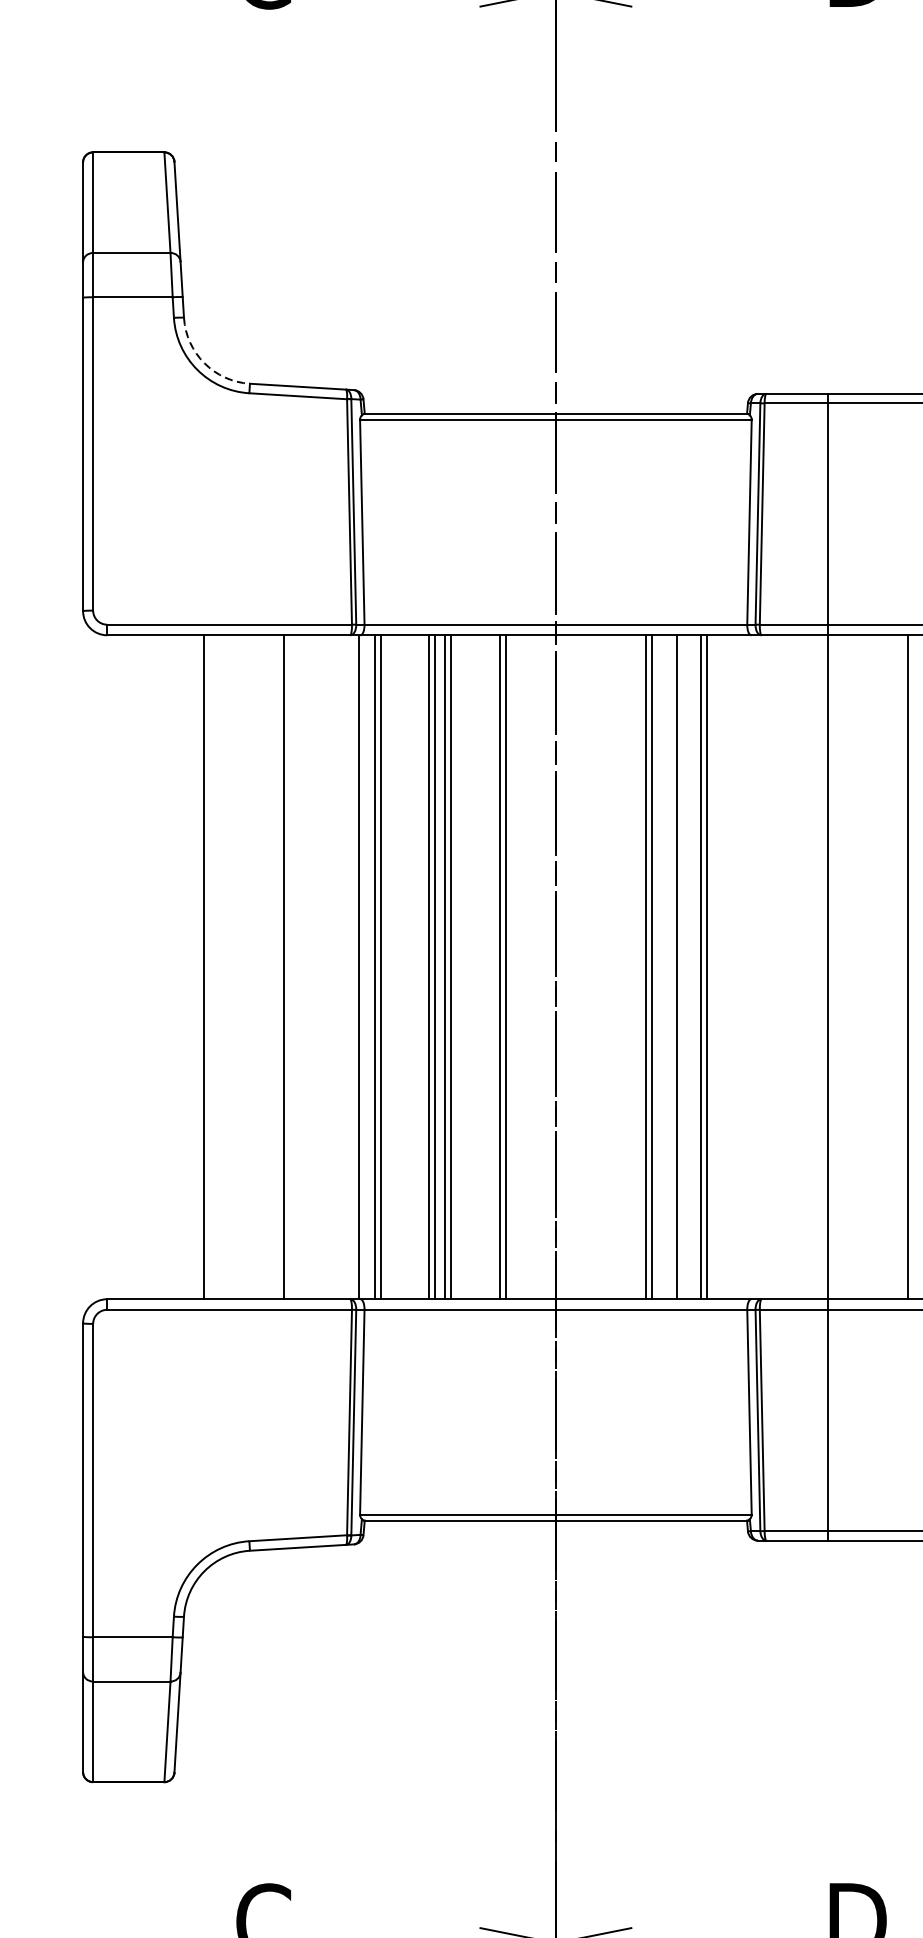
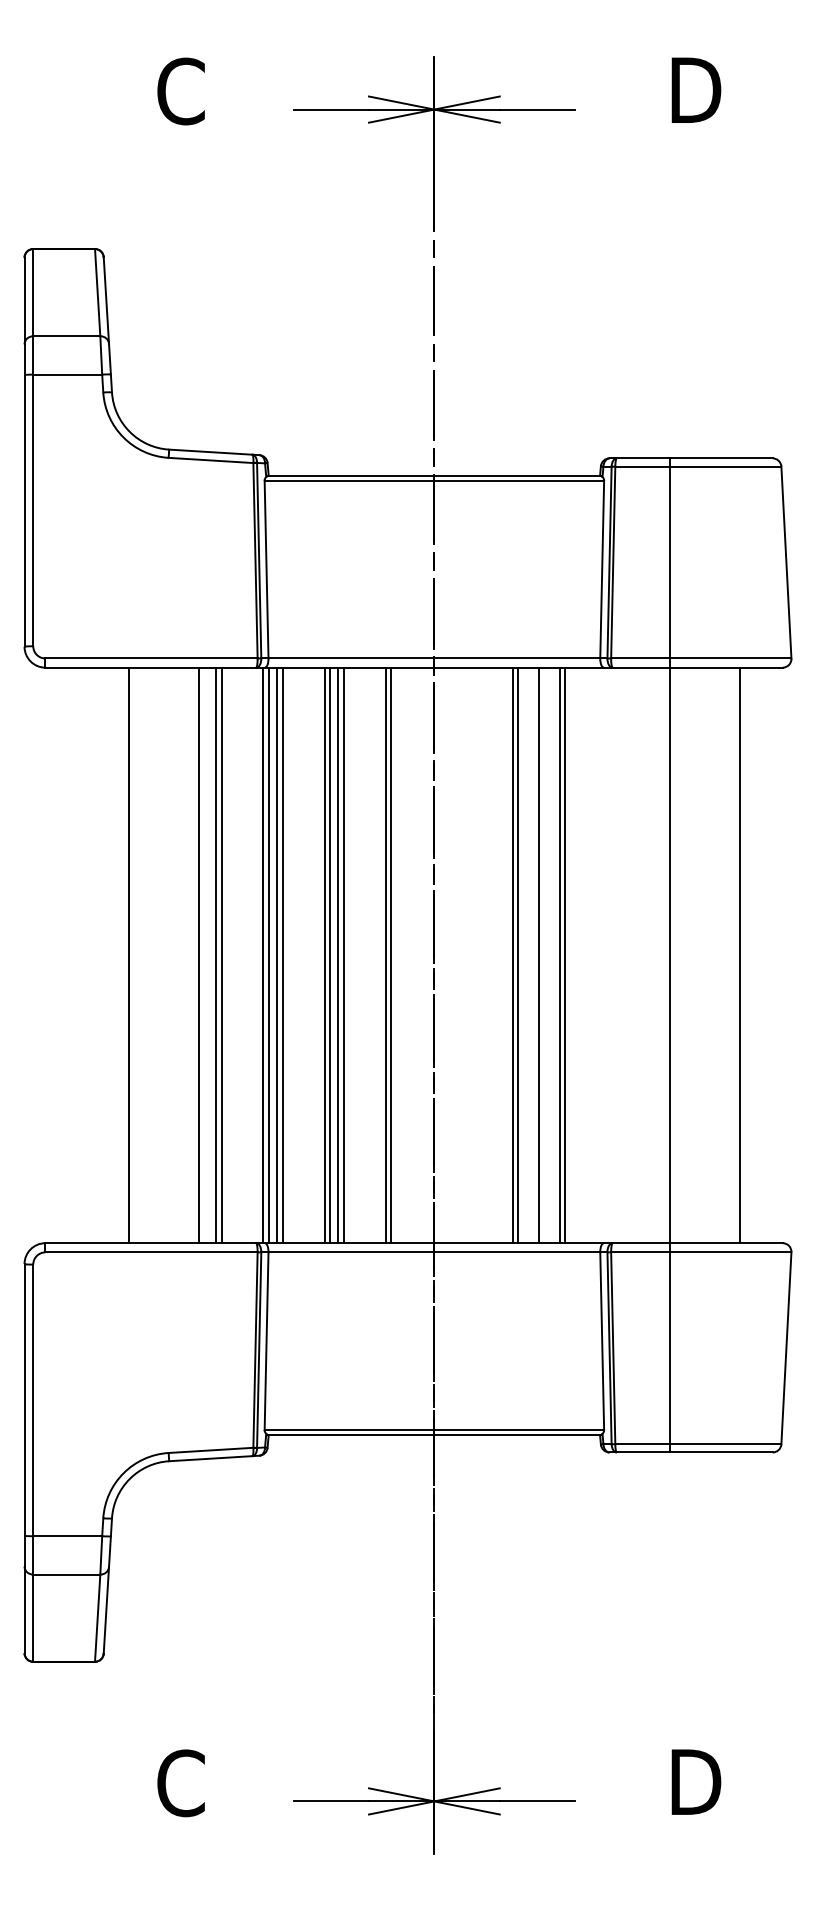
arc: (204, 362) -> (129, 431), dashed -> solid
line: (304, 967) -> (216, 955), added
line: (310, 967) -> (221, 955), added
line: (364, 967) -> (268, 955), added

